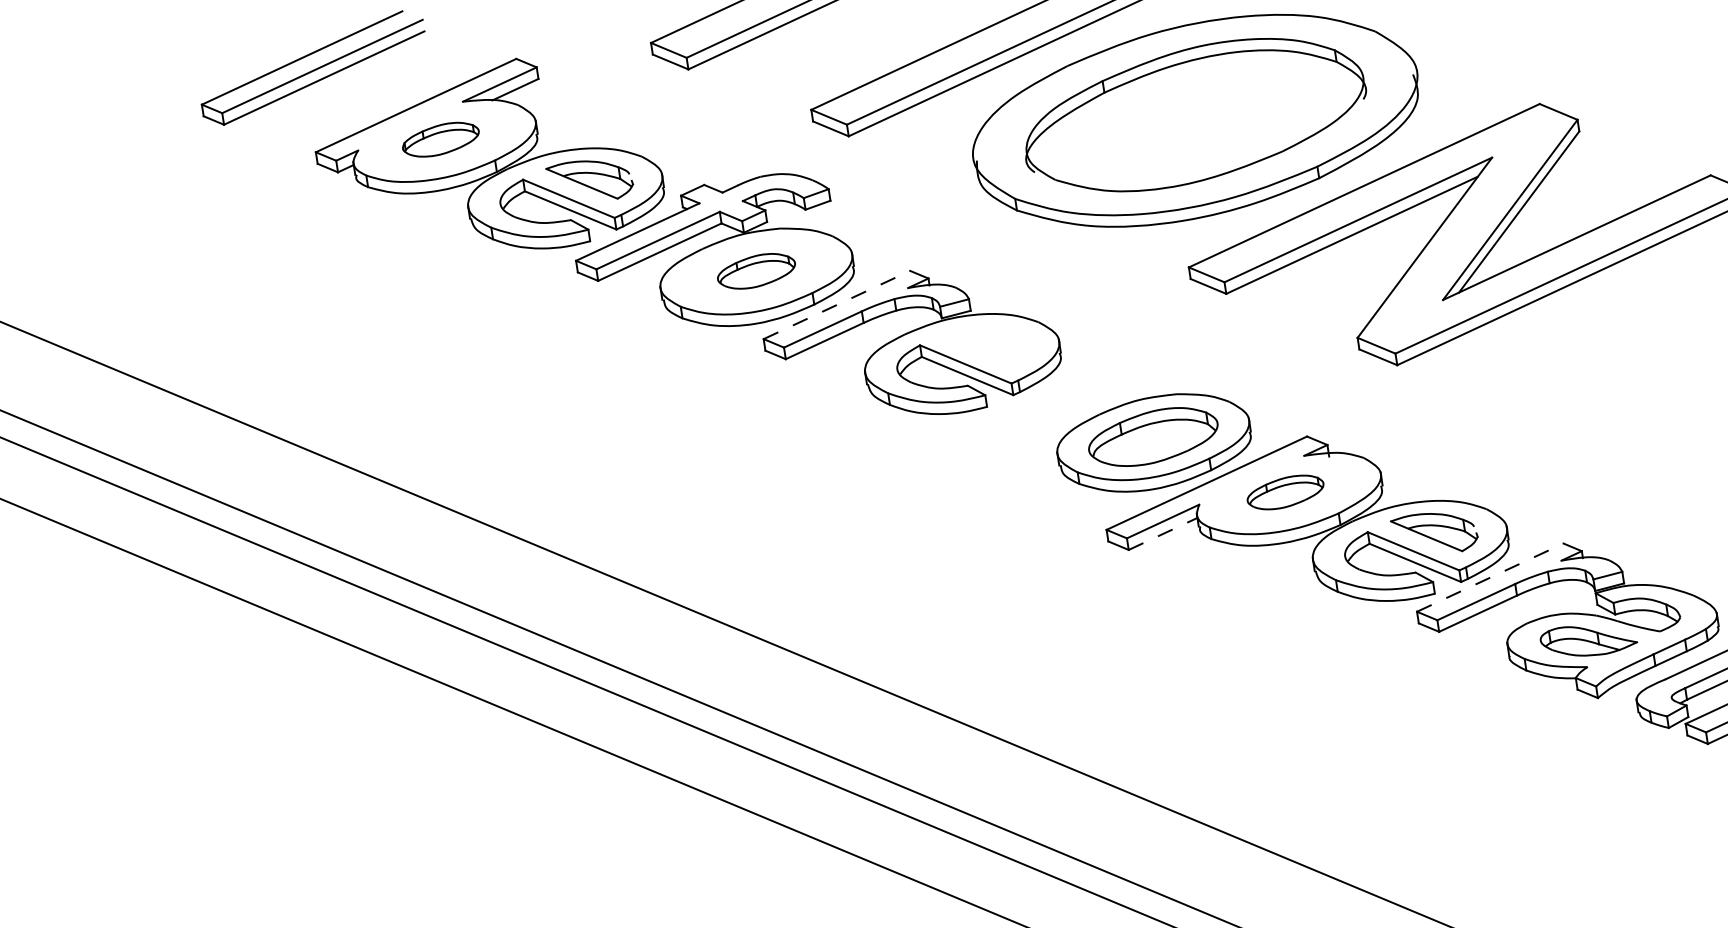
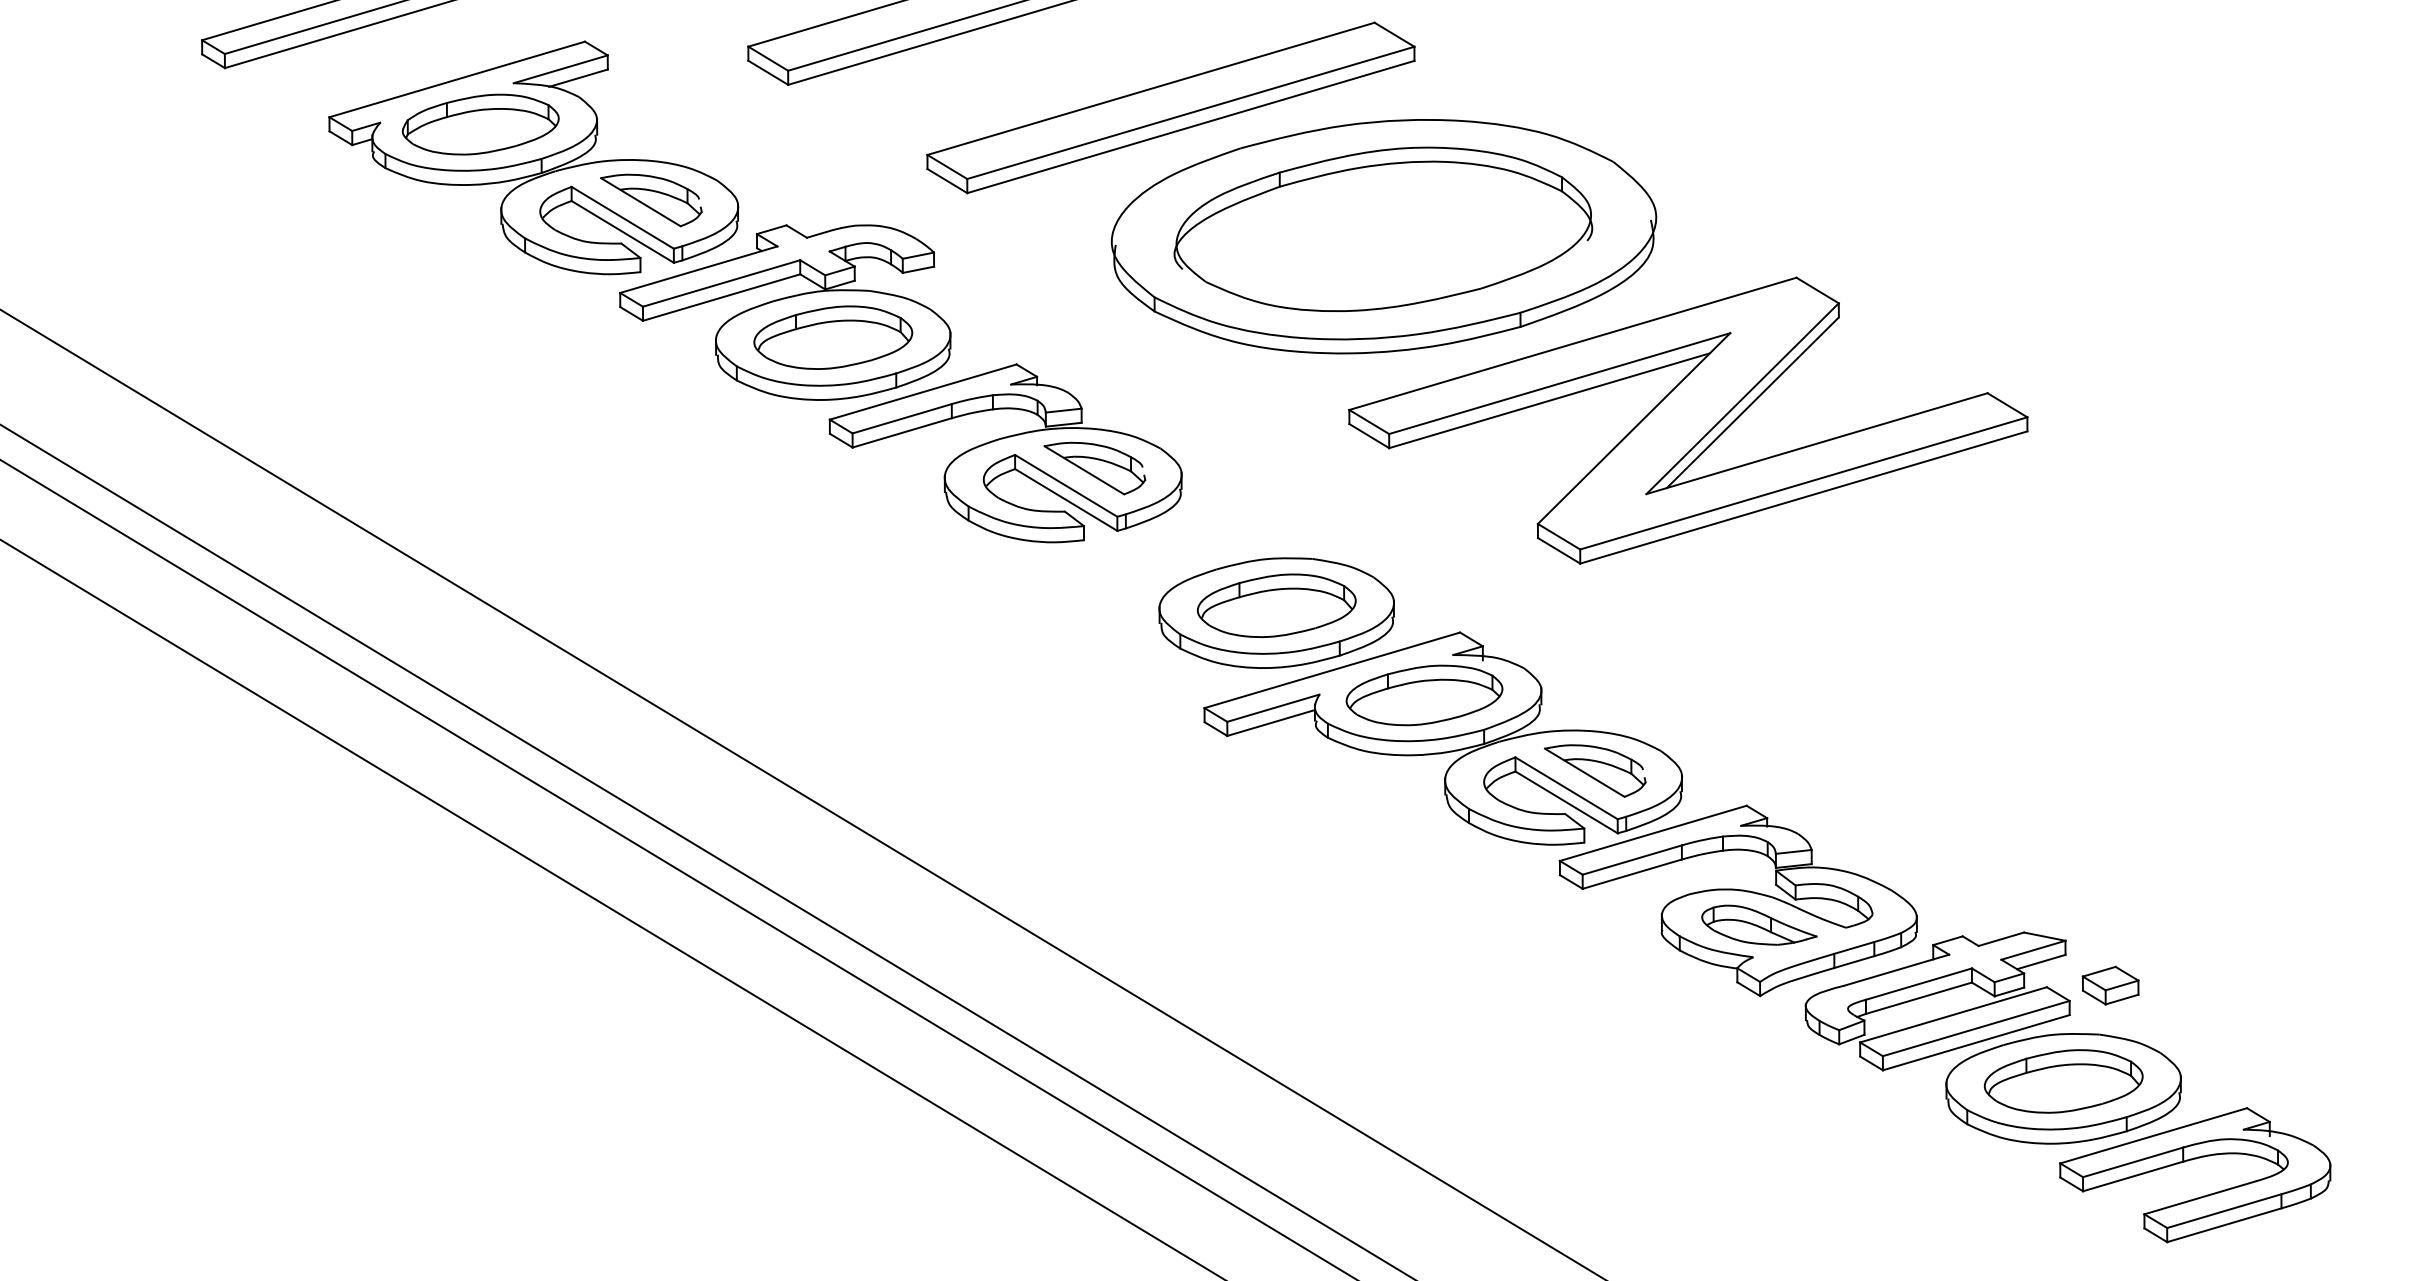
part: (440, 139) -> (480, 124), size x1.67
part: (756, 271) -> (833, 337), size x1.67
line: (837, 304) -> (923, 391), dashed -> solid
part: (986, 346) -> (1094, 468), added
part: (1285, 492) -> (1424, 695), size x1.67
line: (1163, 534) -> (1271, 723), dashed -> solid
line: (1490, 577) -> (1653, 833), dashed -> solid

